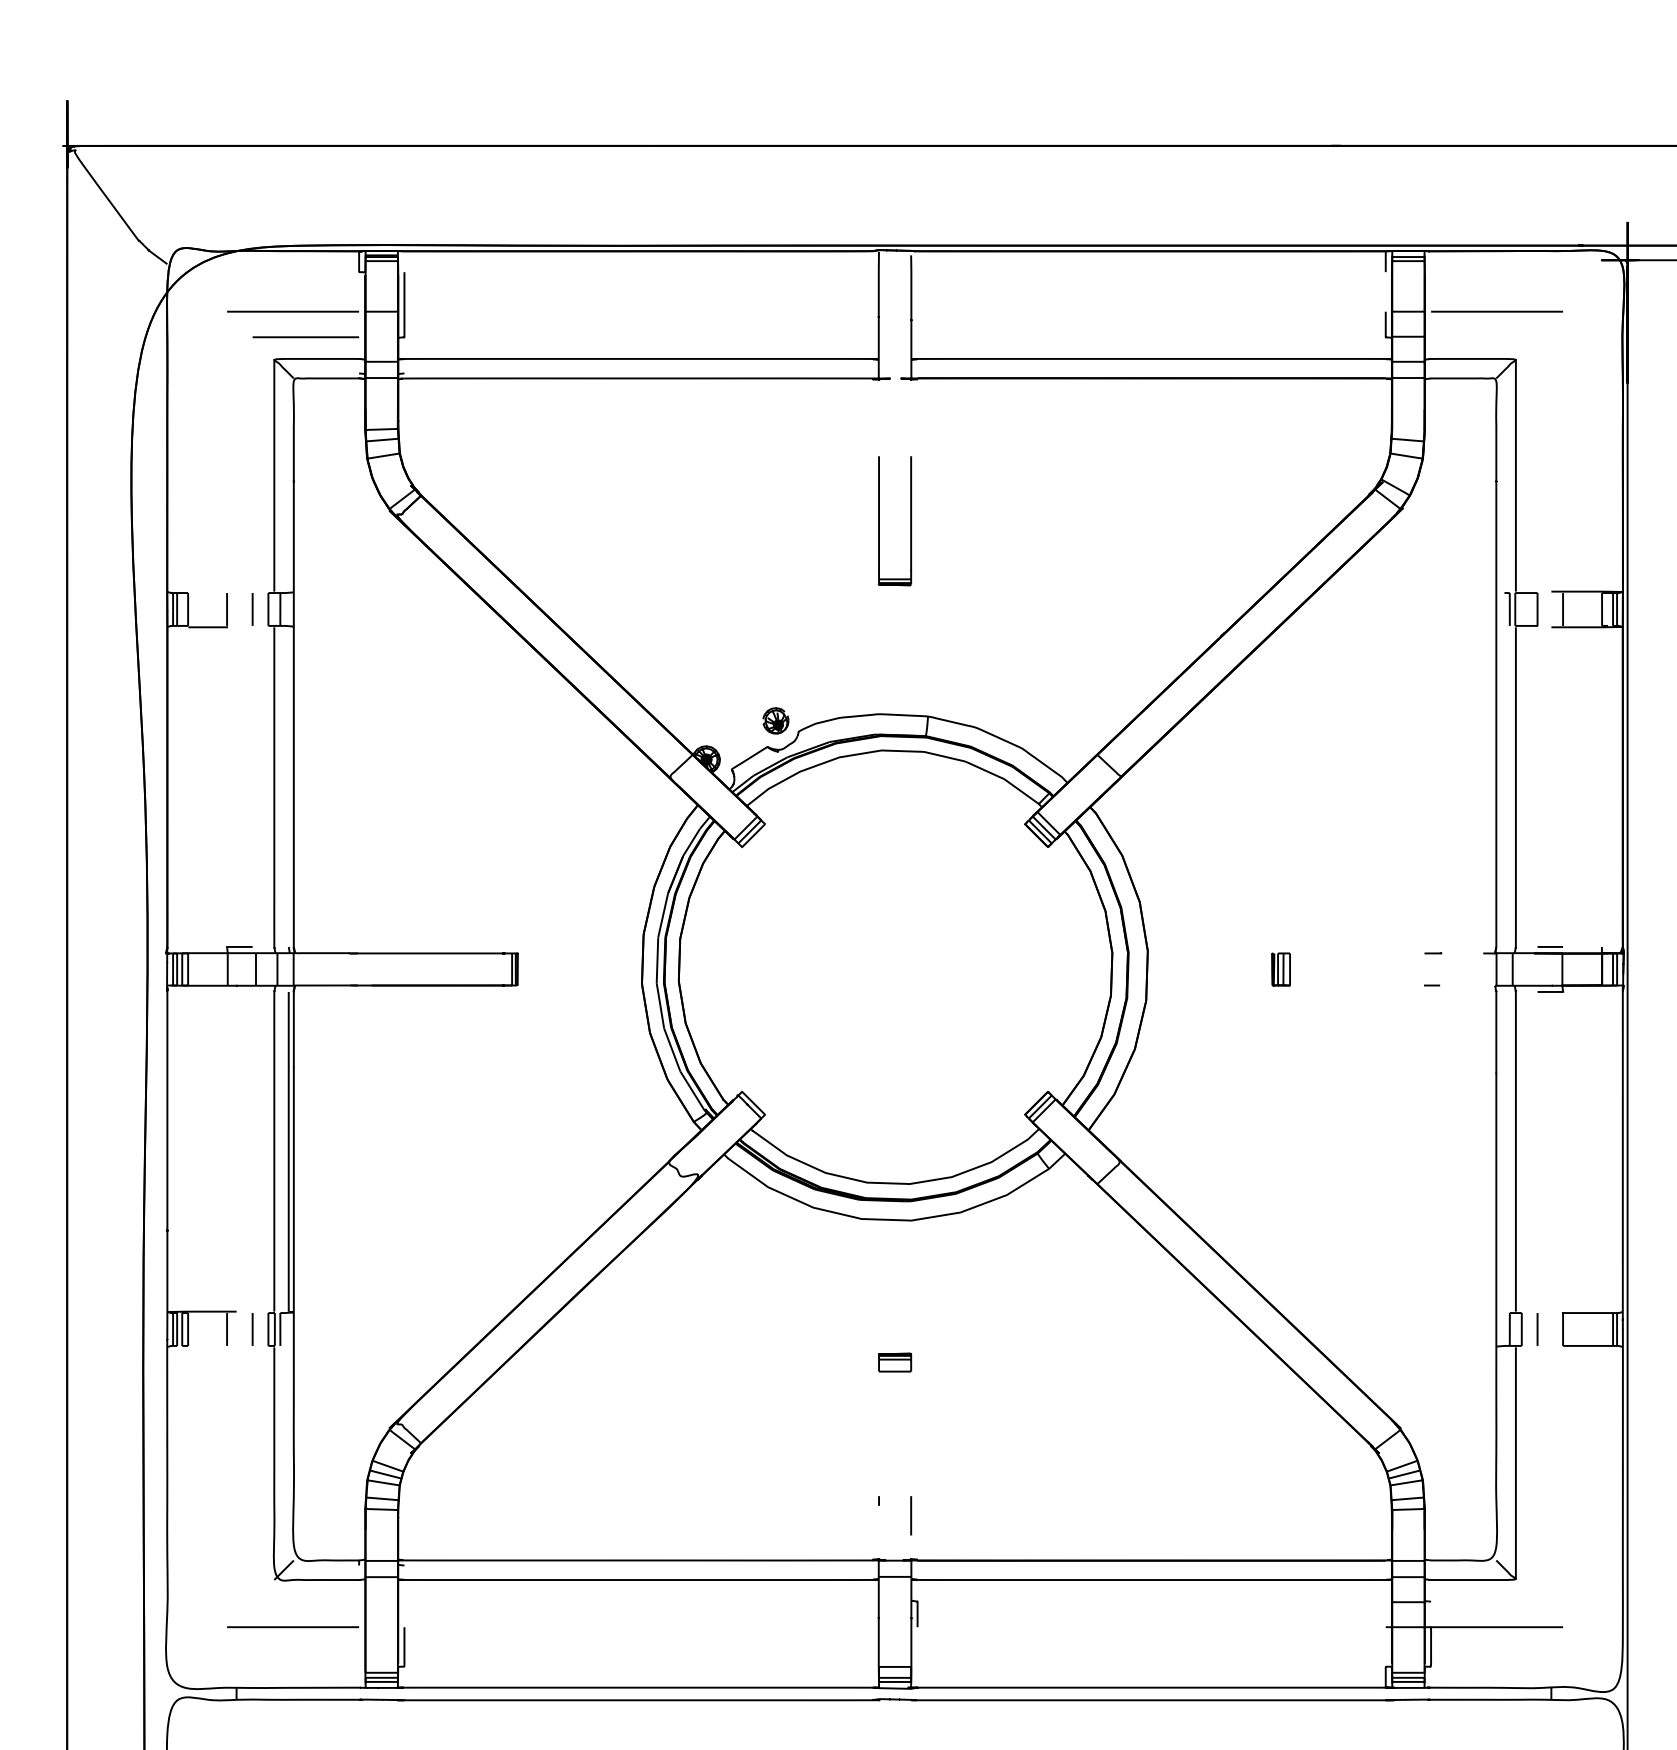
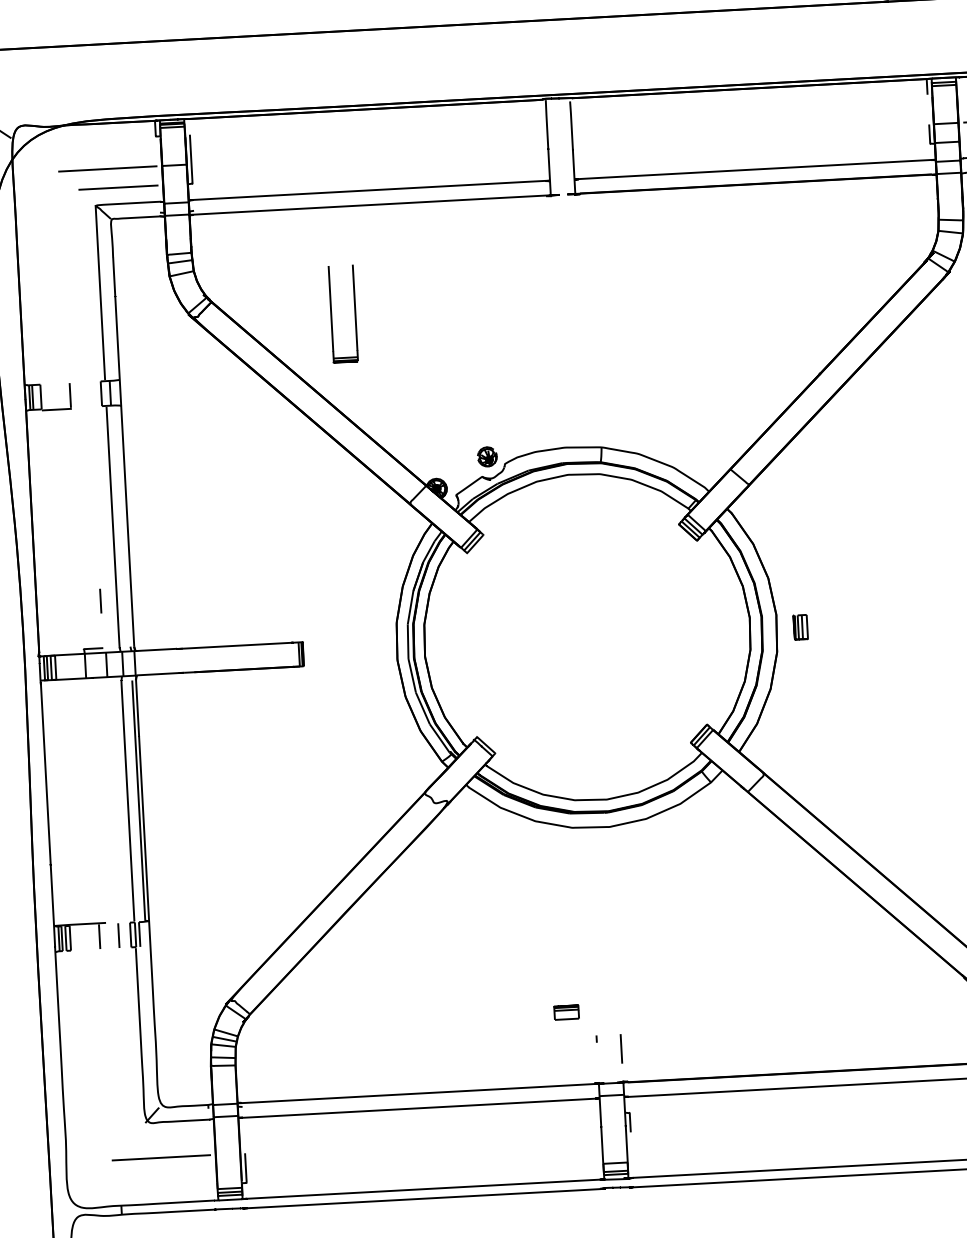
part: (879, 521) -> (331, 314), moved
line: (252, 609) -> (100, 601), moved
part: (1280, 969) -> (800, 627), moved
part: (895, 1362) -> (566, 1012), moved

